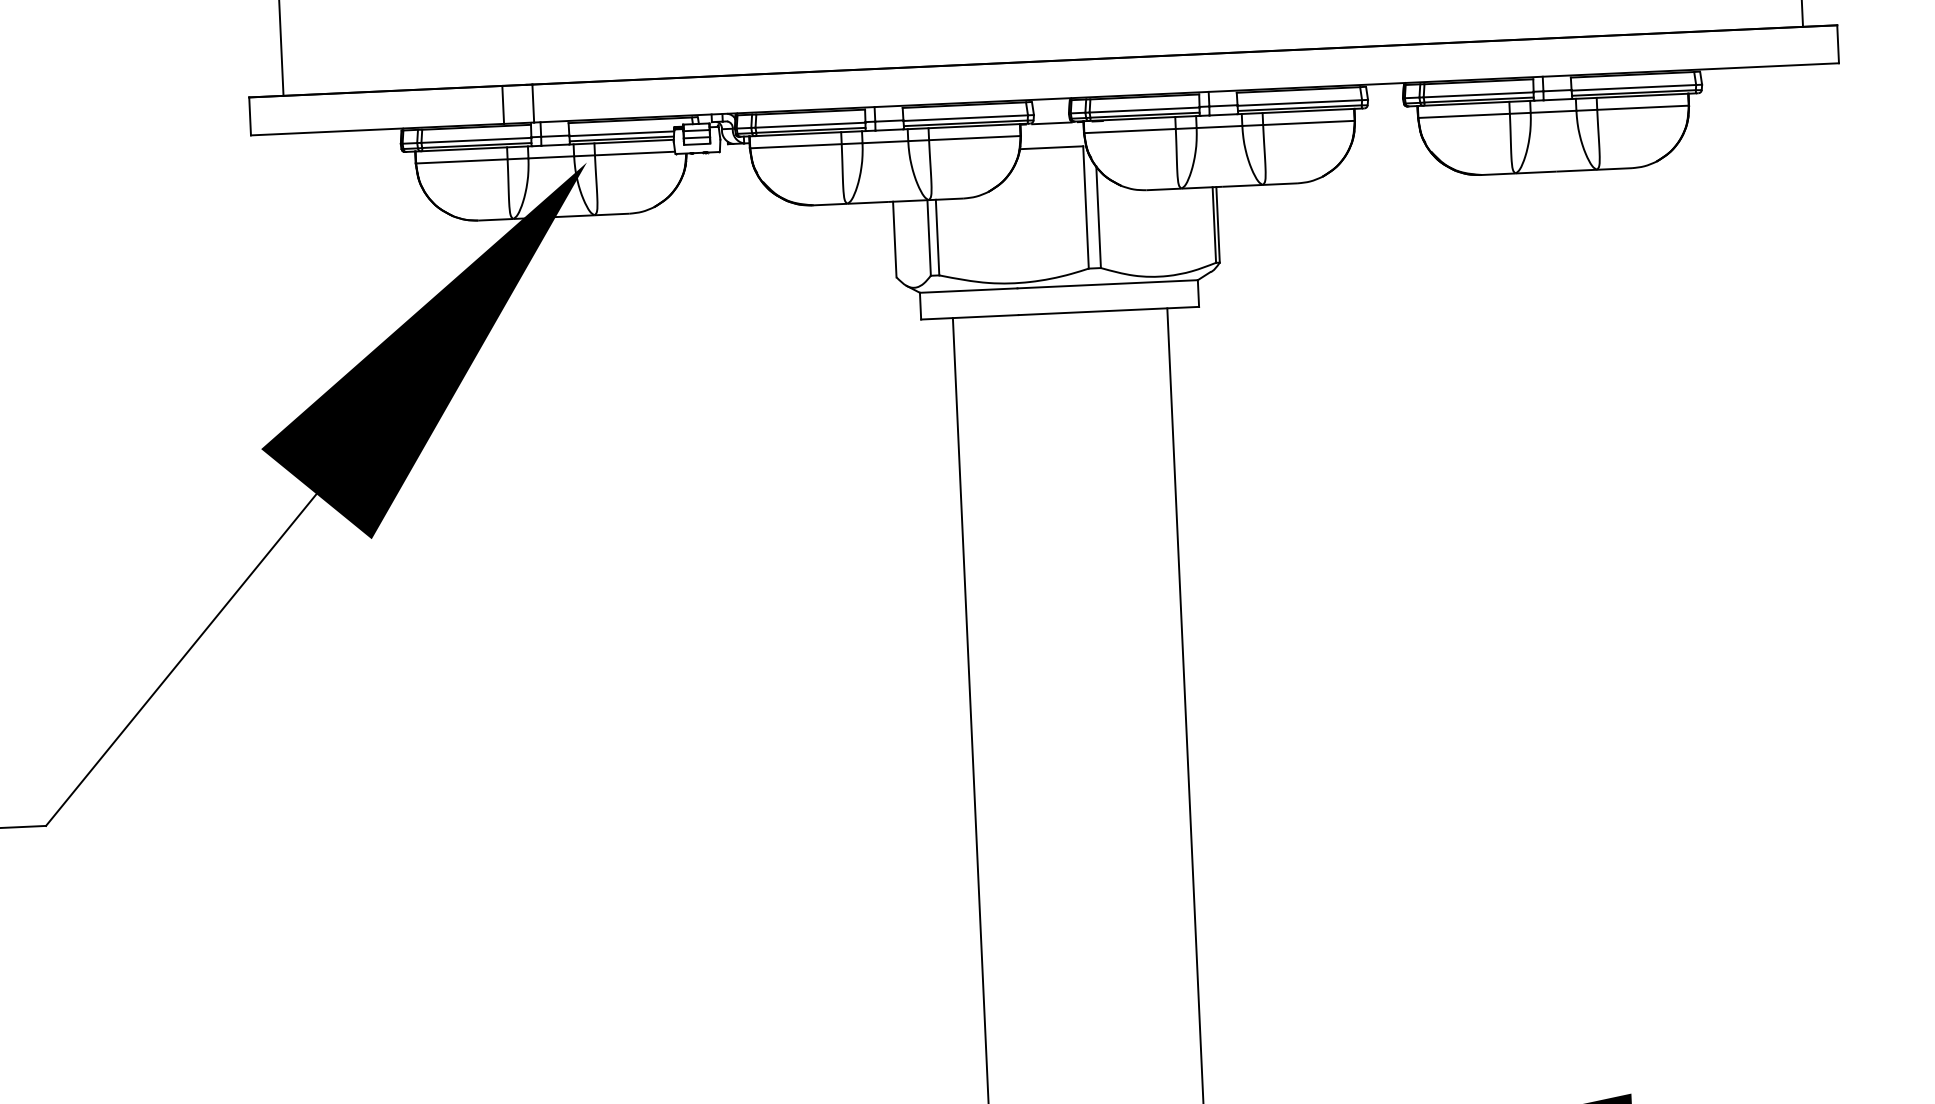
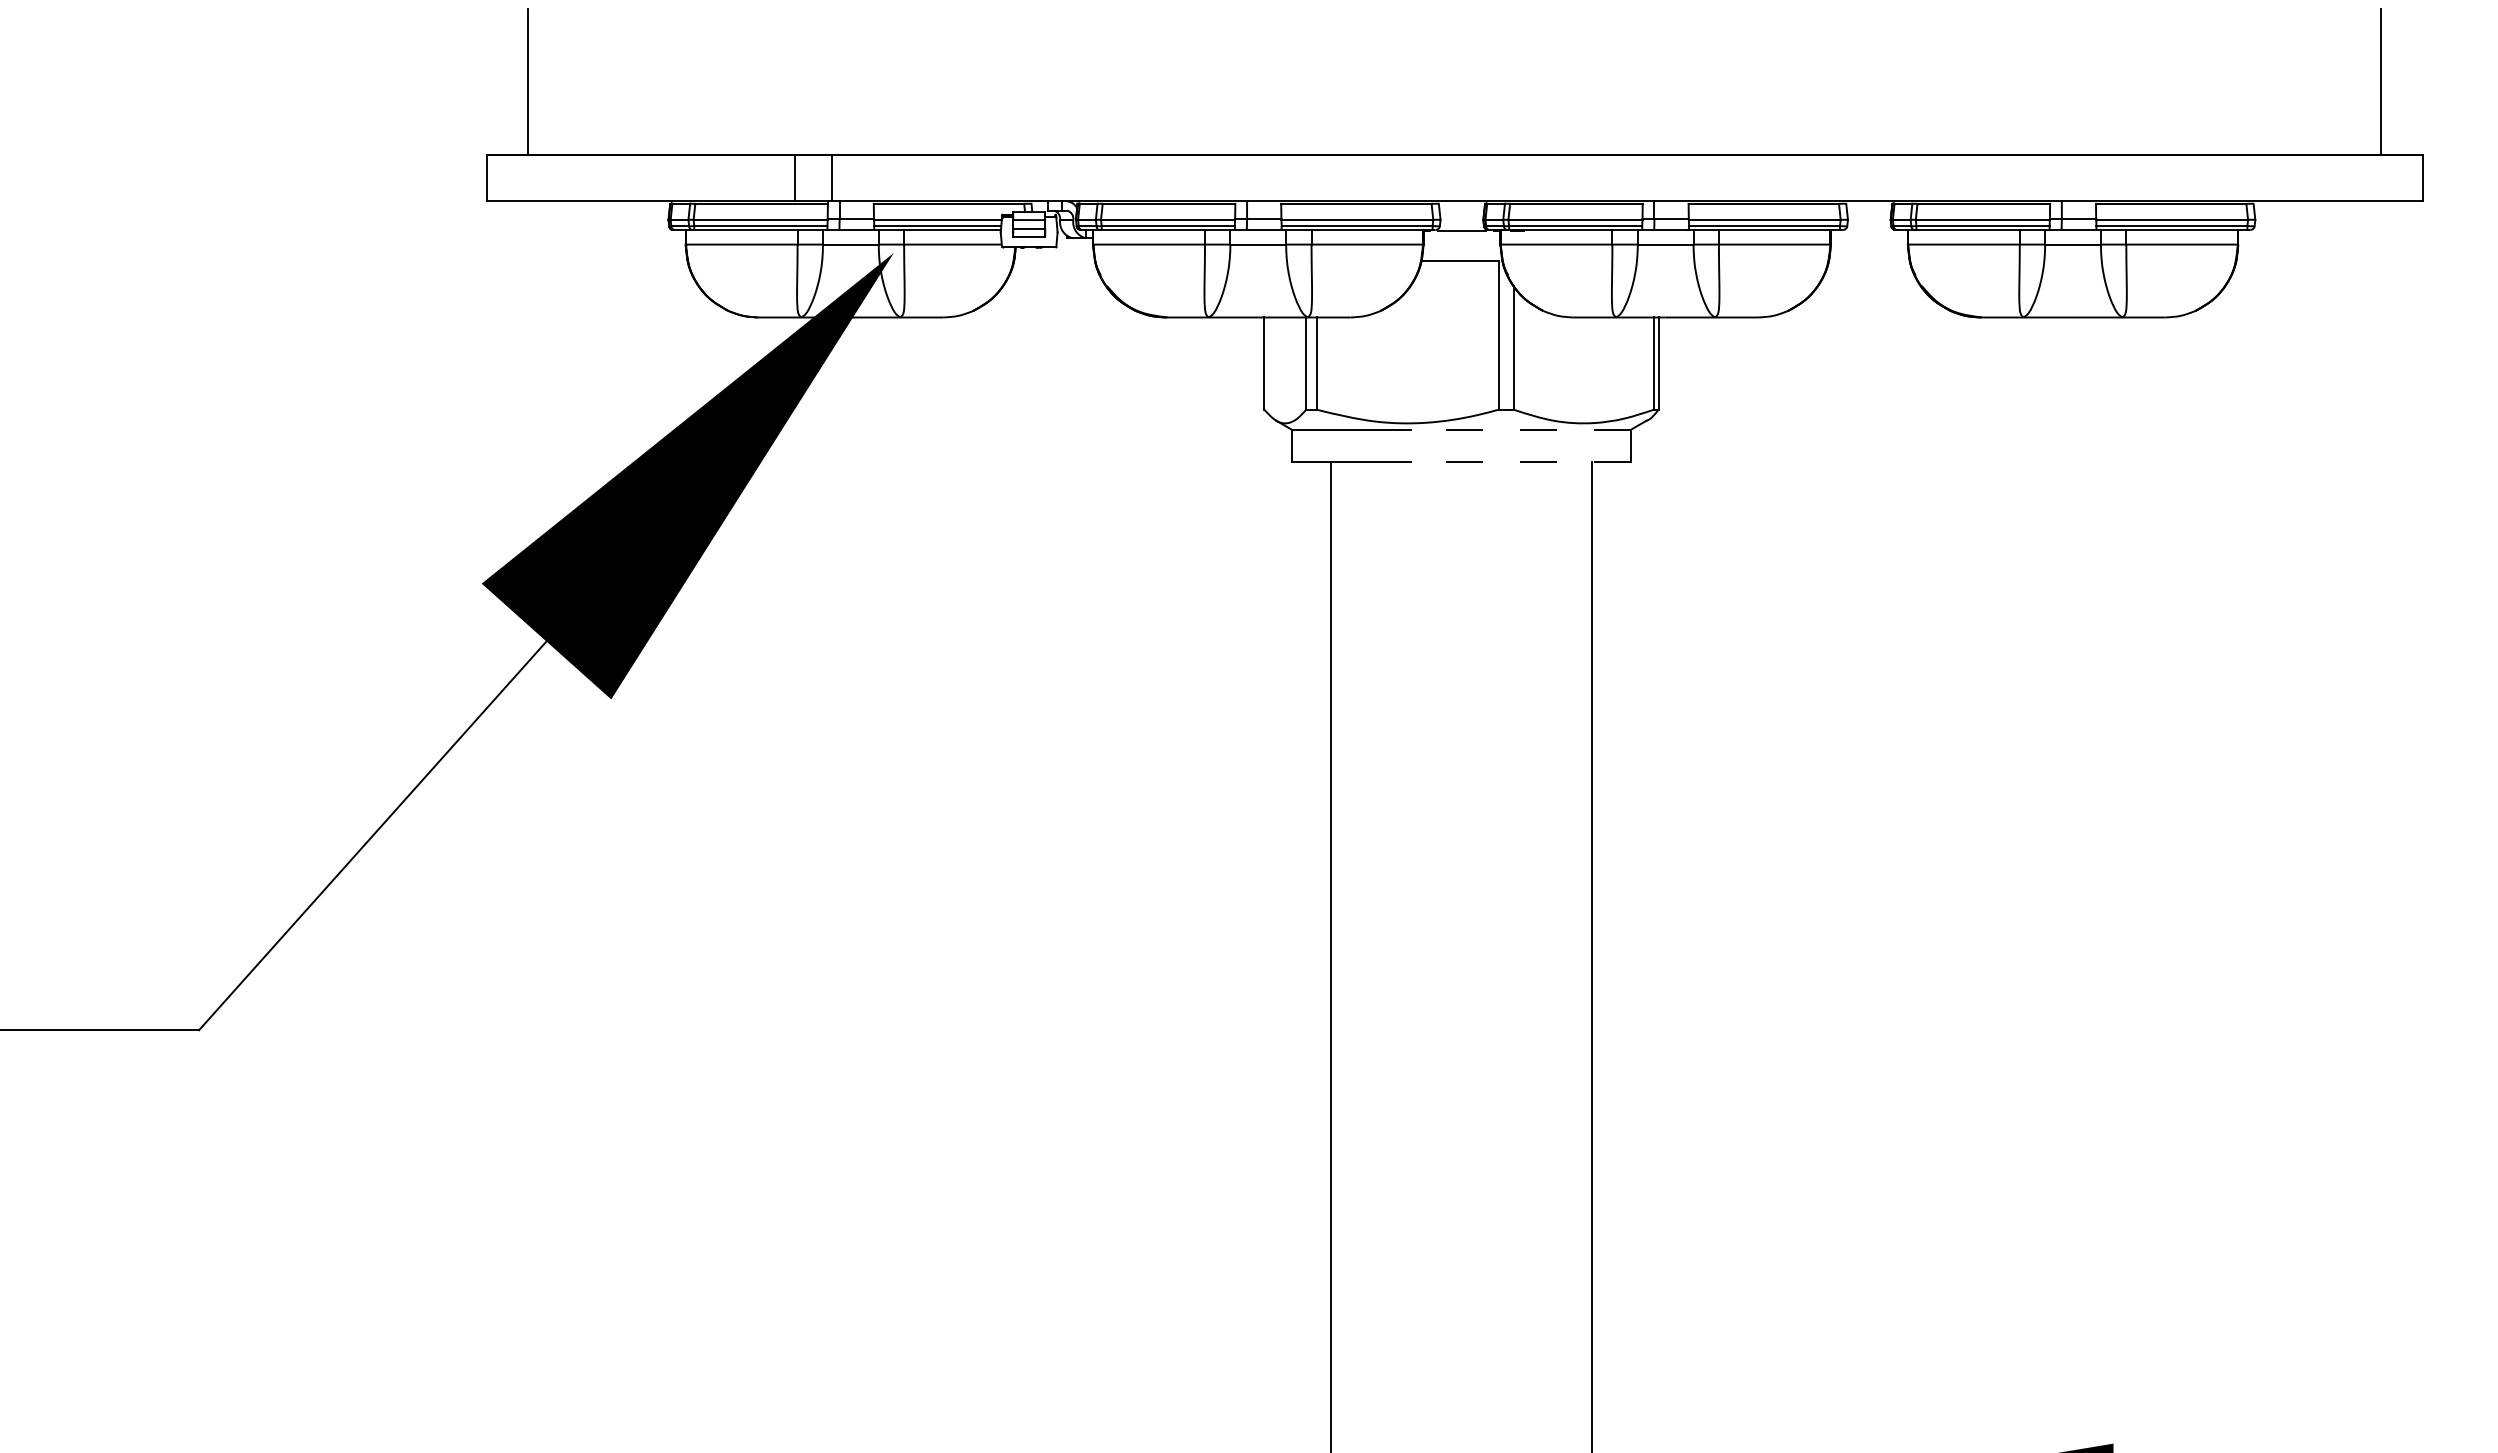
line: (1107, 284) -> (1520, 429), solid -> dashed
line: (1108, 311) -> (1520, 462), solid -> dashed

